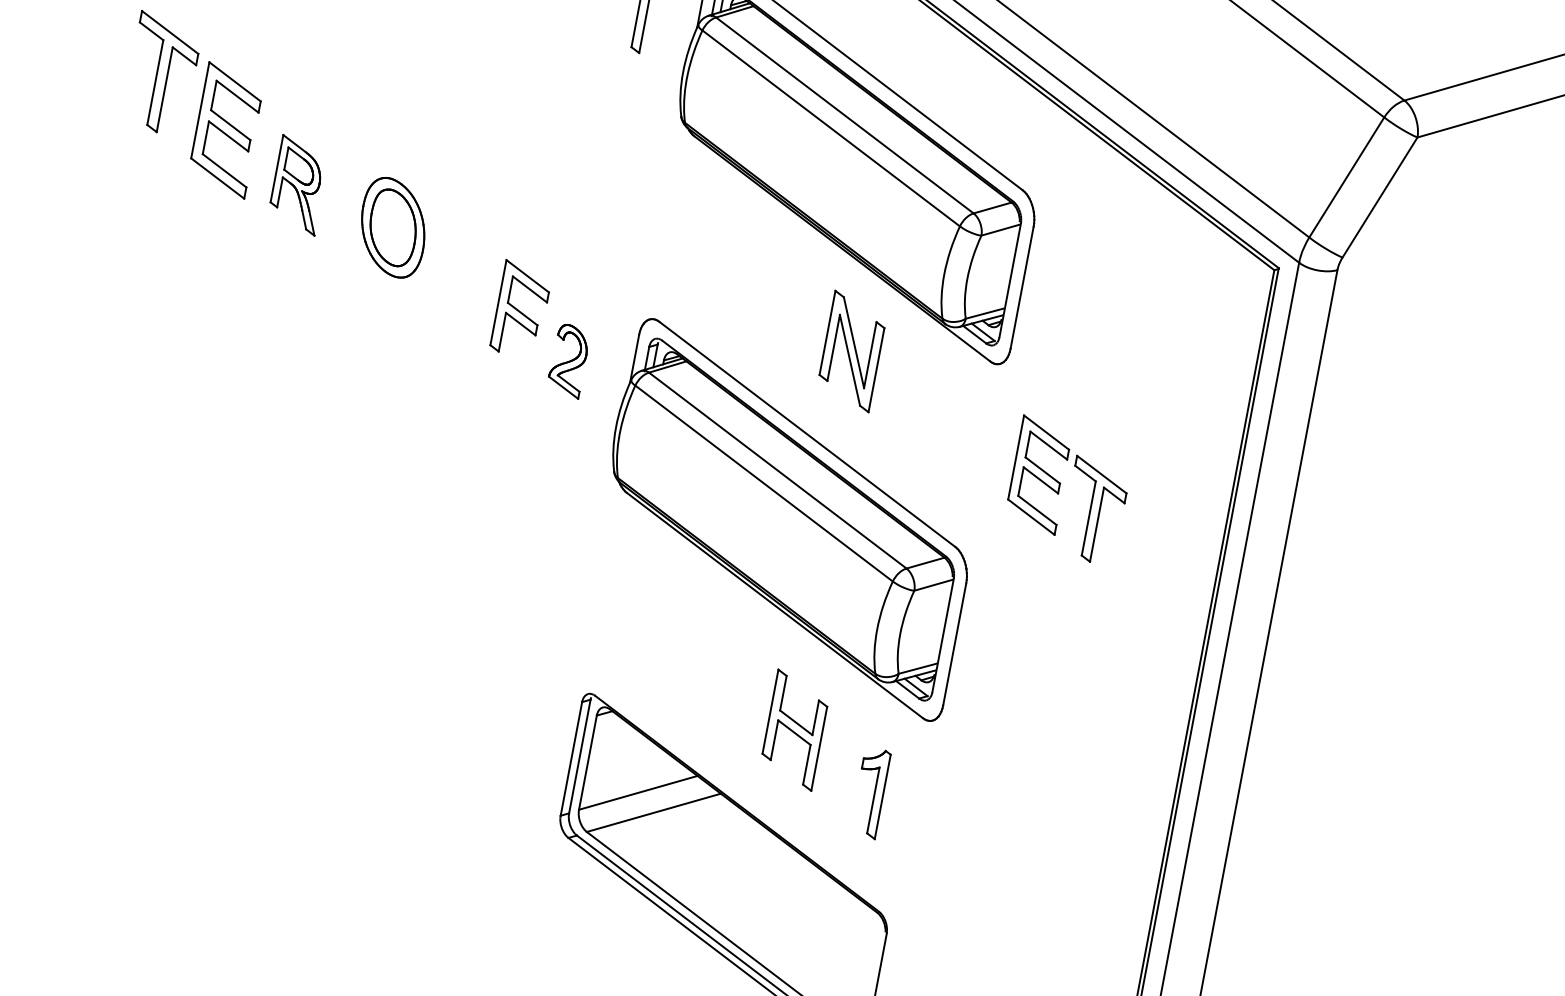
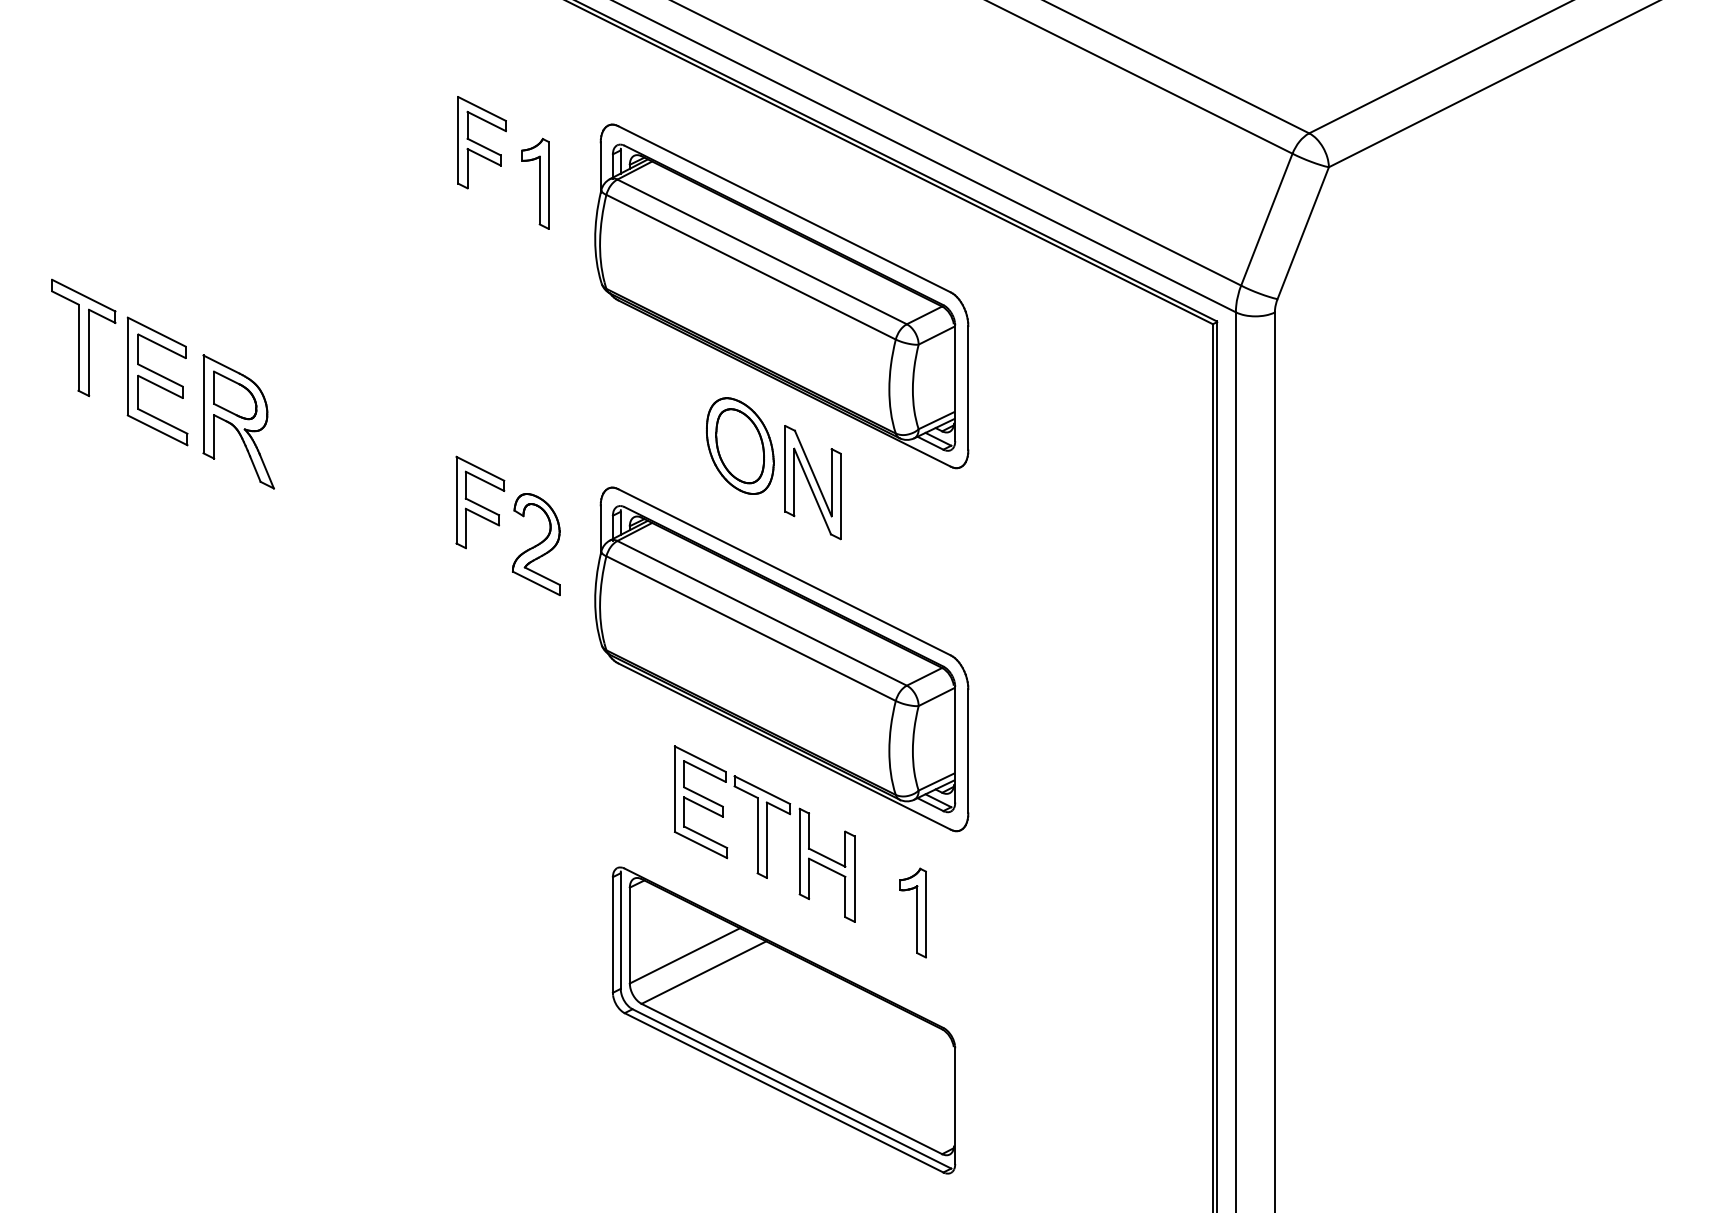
part: (298, 184) -> (238, 421), size x1.43
part: (393, 227) -> (740, 445), moved
part: (568, 361) -> (536, 544), size x1.43
part: (1059, 488) -> (723, 811), moved

